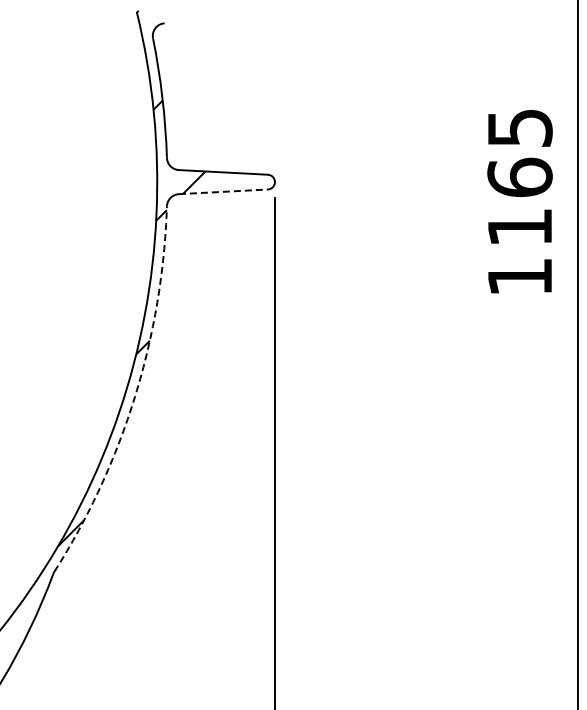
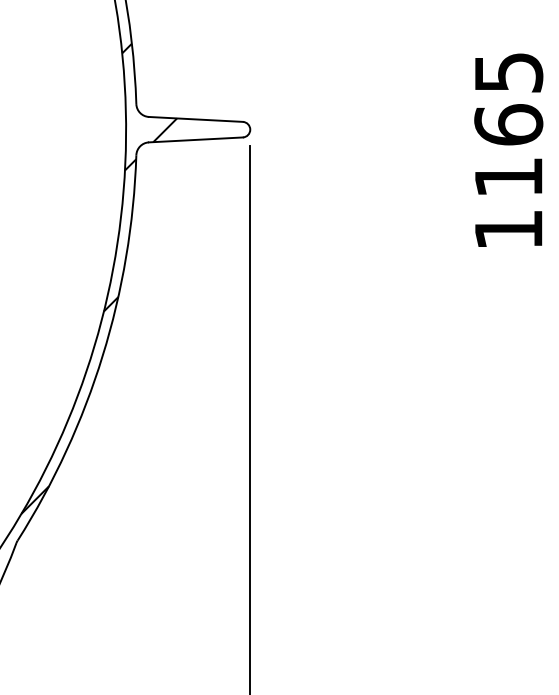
line: (223, 191) -> (195, 139), dashed -> solid
arc: (135, 396) -> (103, 355), dashed -> solid

